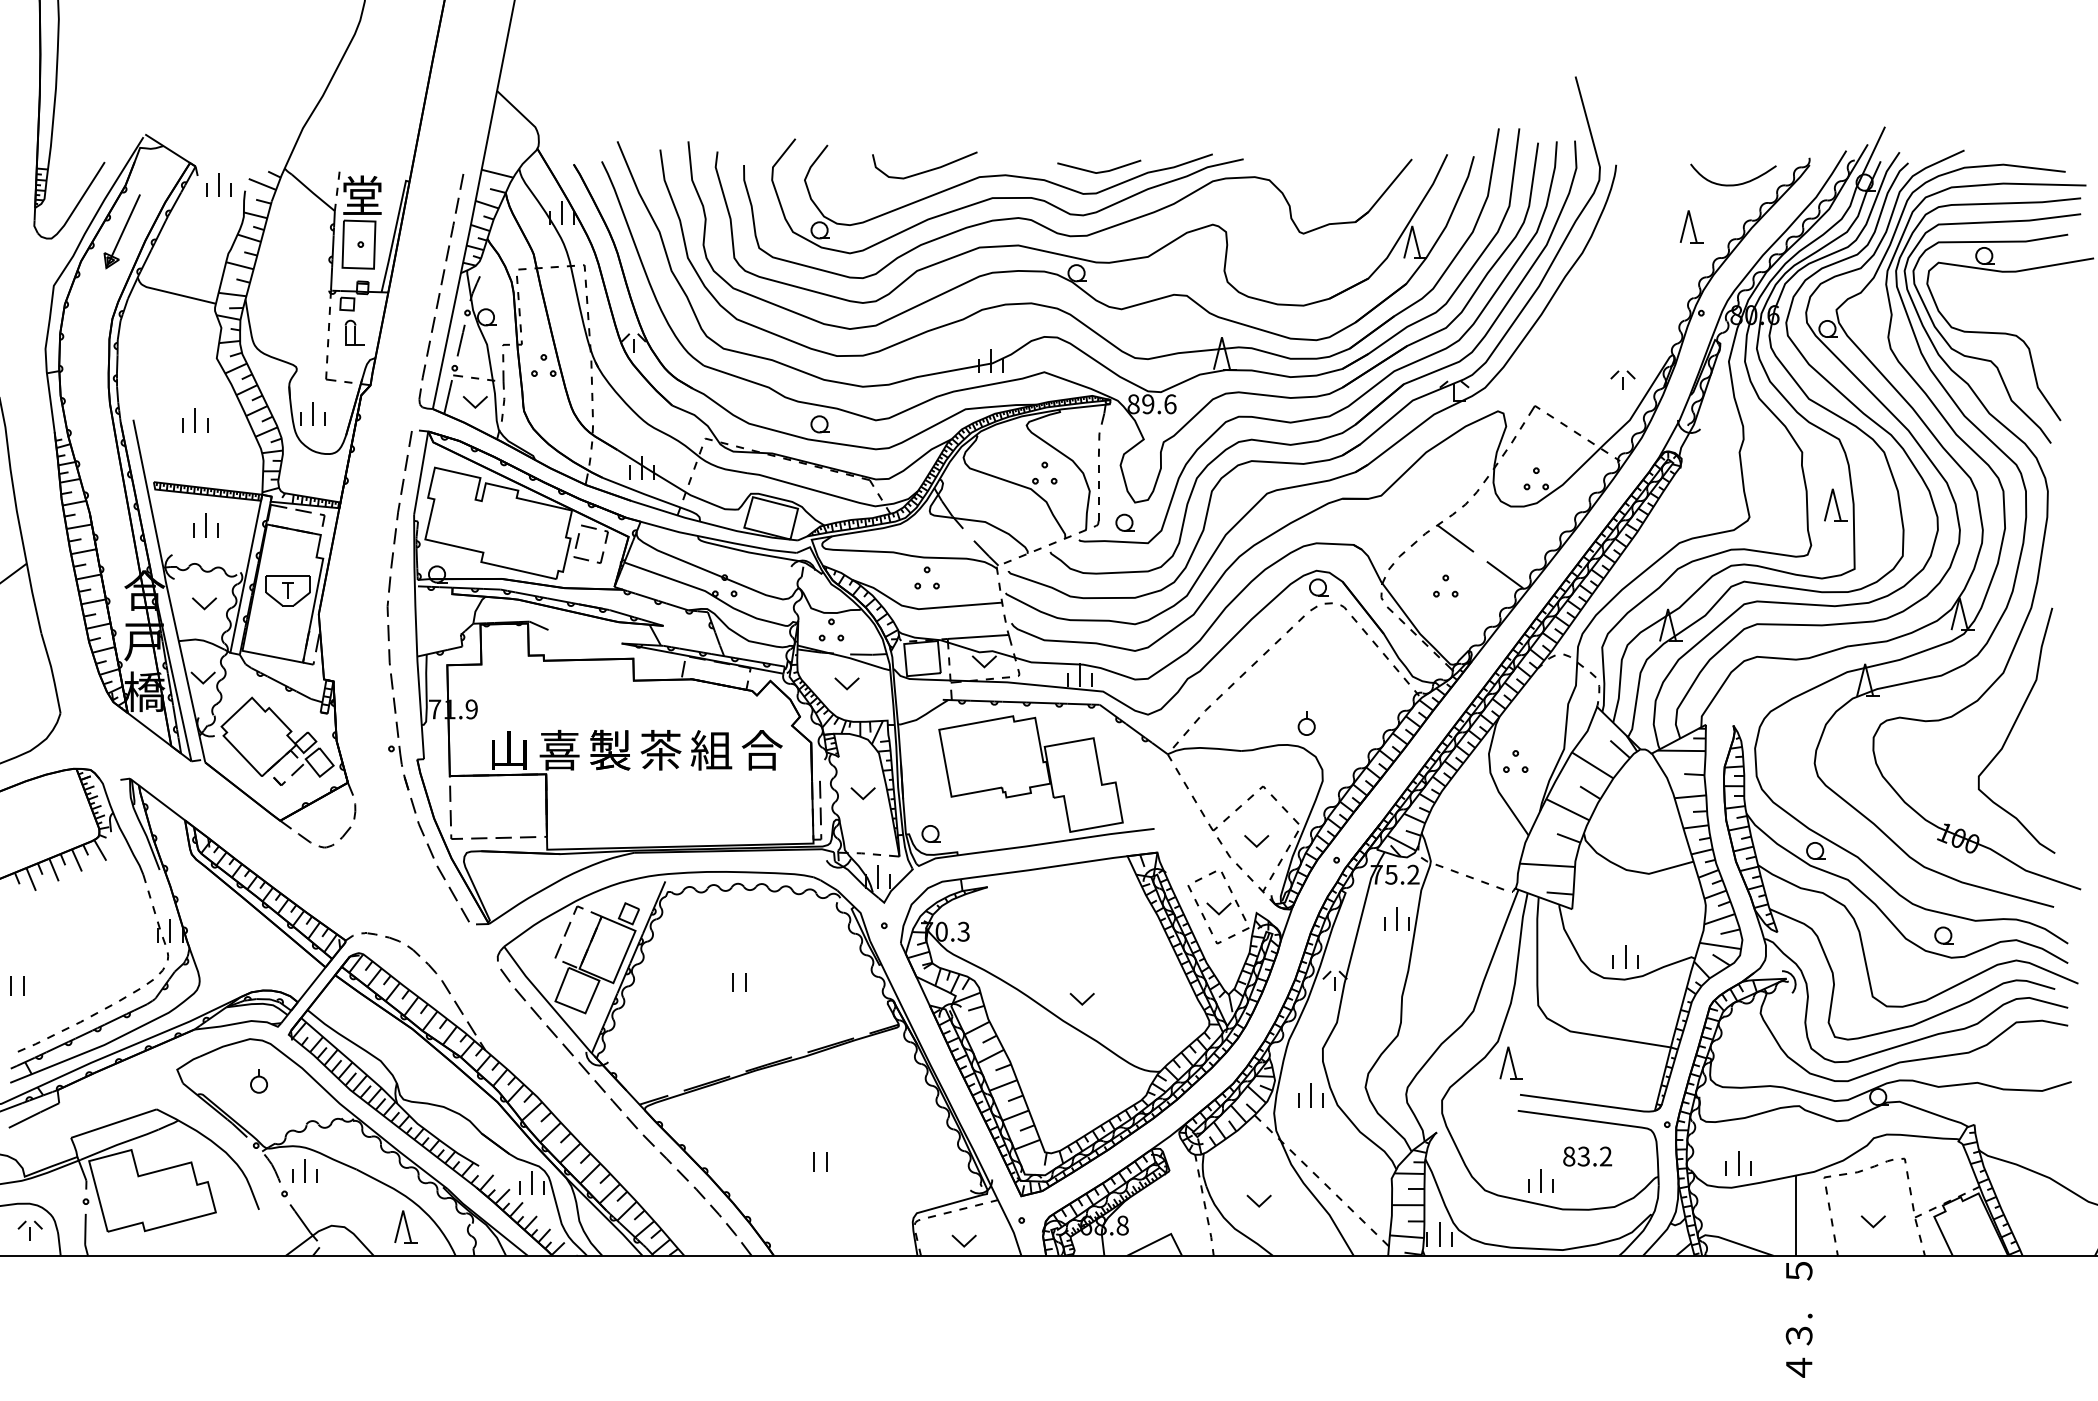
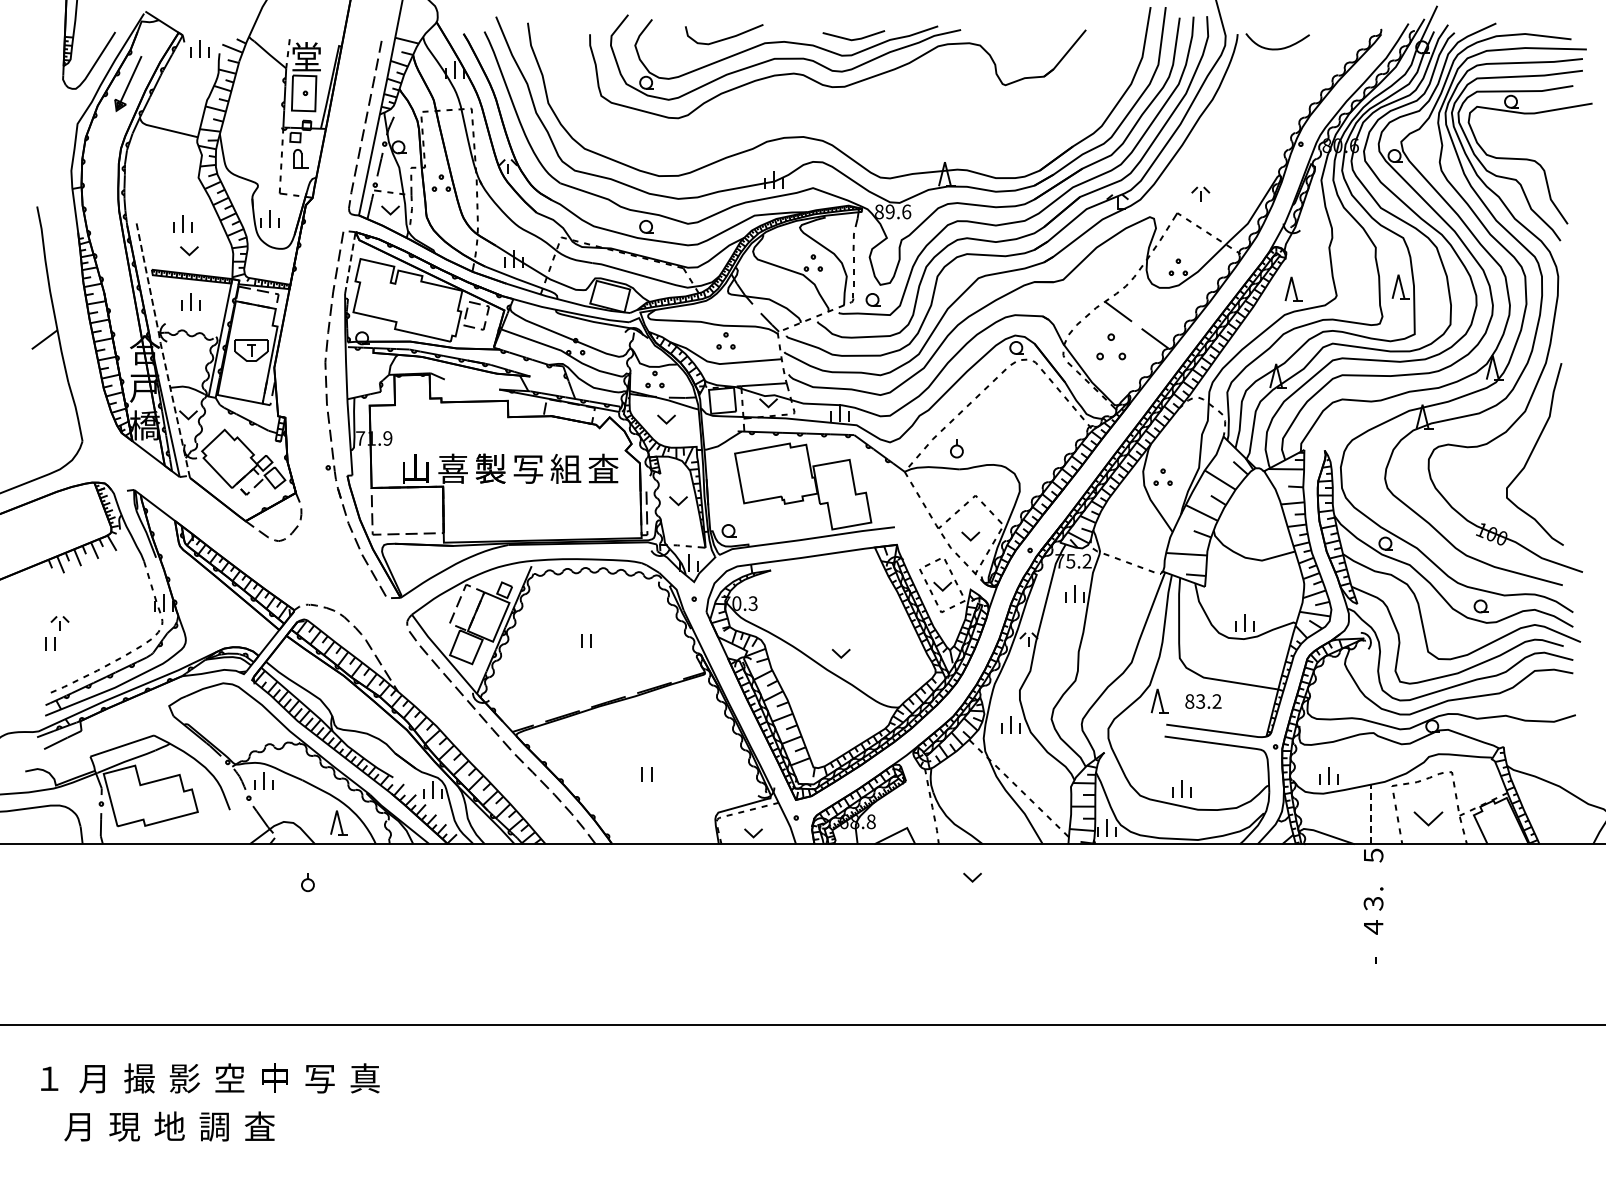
curve: (1733, 184) -> (1277, 48), moved
part: (1691, 225) -> (1293, 288), moved
part: (1078, 256) -> (838, 102), removed
part: (1622, 379) -> (1200, 193), moved
line: (421, 472) -> (350, 262), solid -> dashed
part: (1444, 585) -> (1110, 346), size x1.6
line: (168, 590) -> (162, 350), solid -> dashed
part: (204, 604) -> (189, 251), moved
part: (1306, 722) -> (956, 448), moved
text: (661, 749) -> (528, 468), 茶 -> 写
text: (762, 749) -> (603, 468), 合 -> 査
part: (258, 1081) -> (307, 882), moved
text: (1587, 1156) -> (1203, 701), moved
part: (1259, 1200) -> (972, 877), moved
line: (1796, 1214) -> (1371, 813), solid -> dashed
part: (1873, 1221) -> (1428, 818), size x1.6
part: (29, 1230) -> (59, 623), moved

